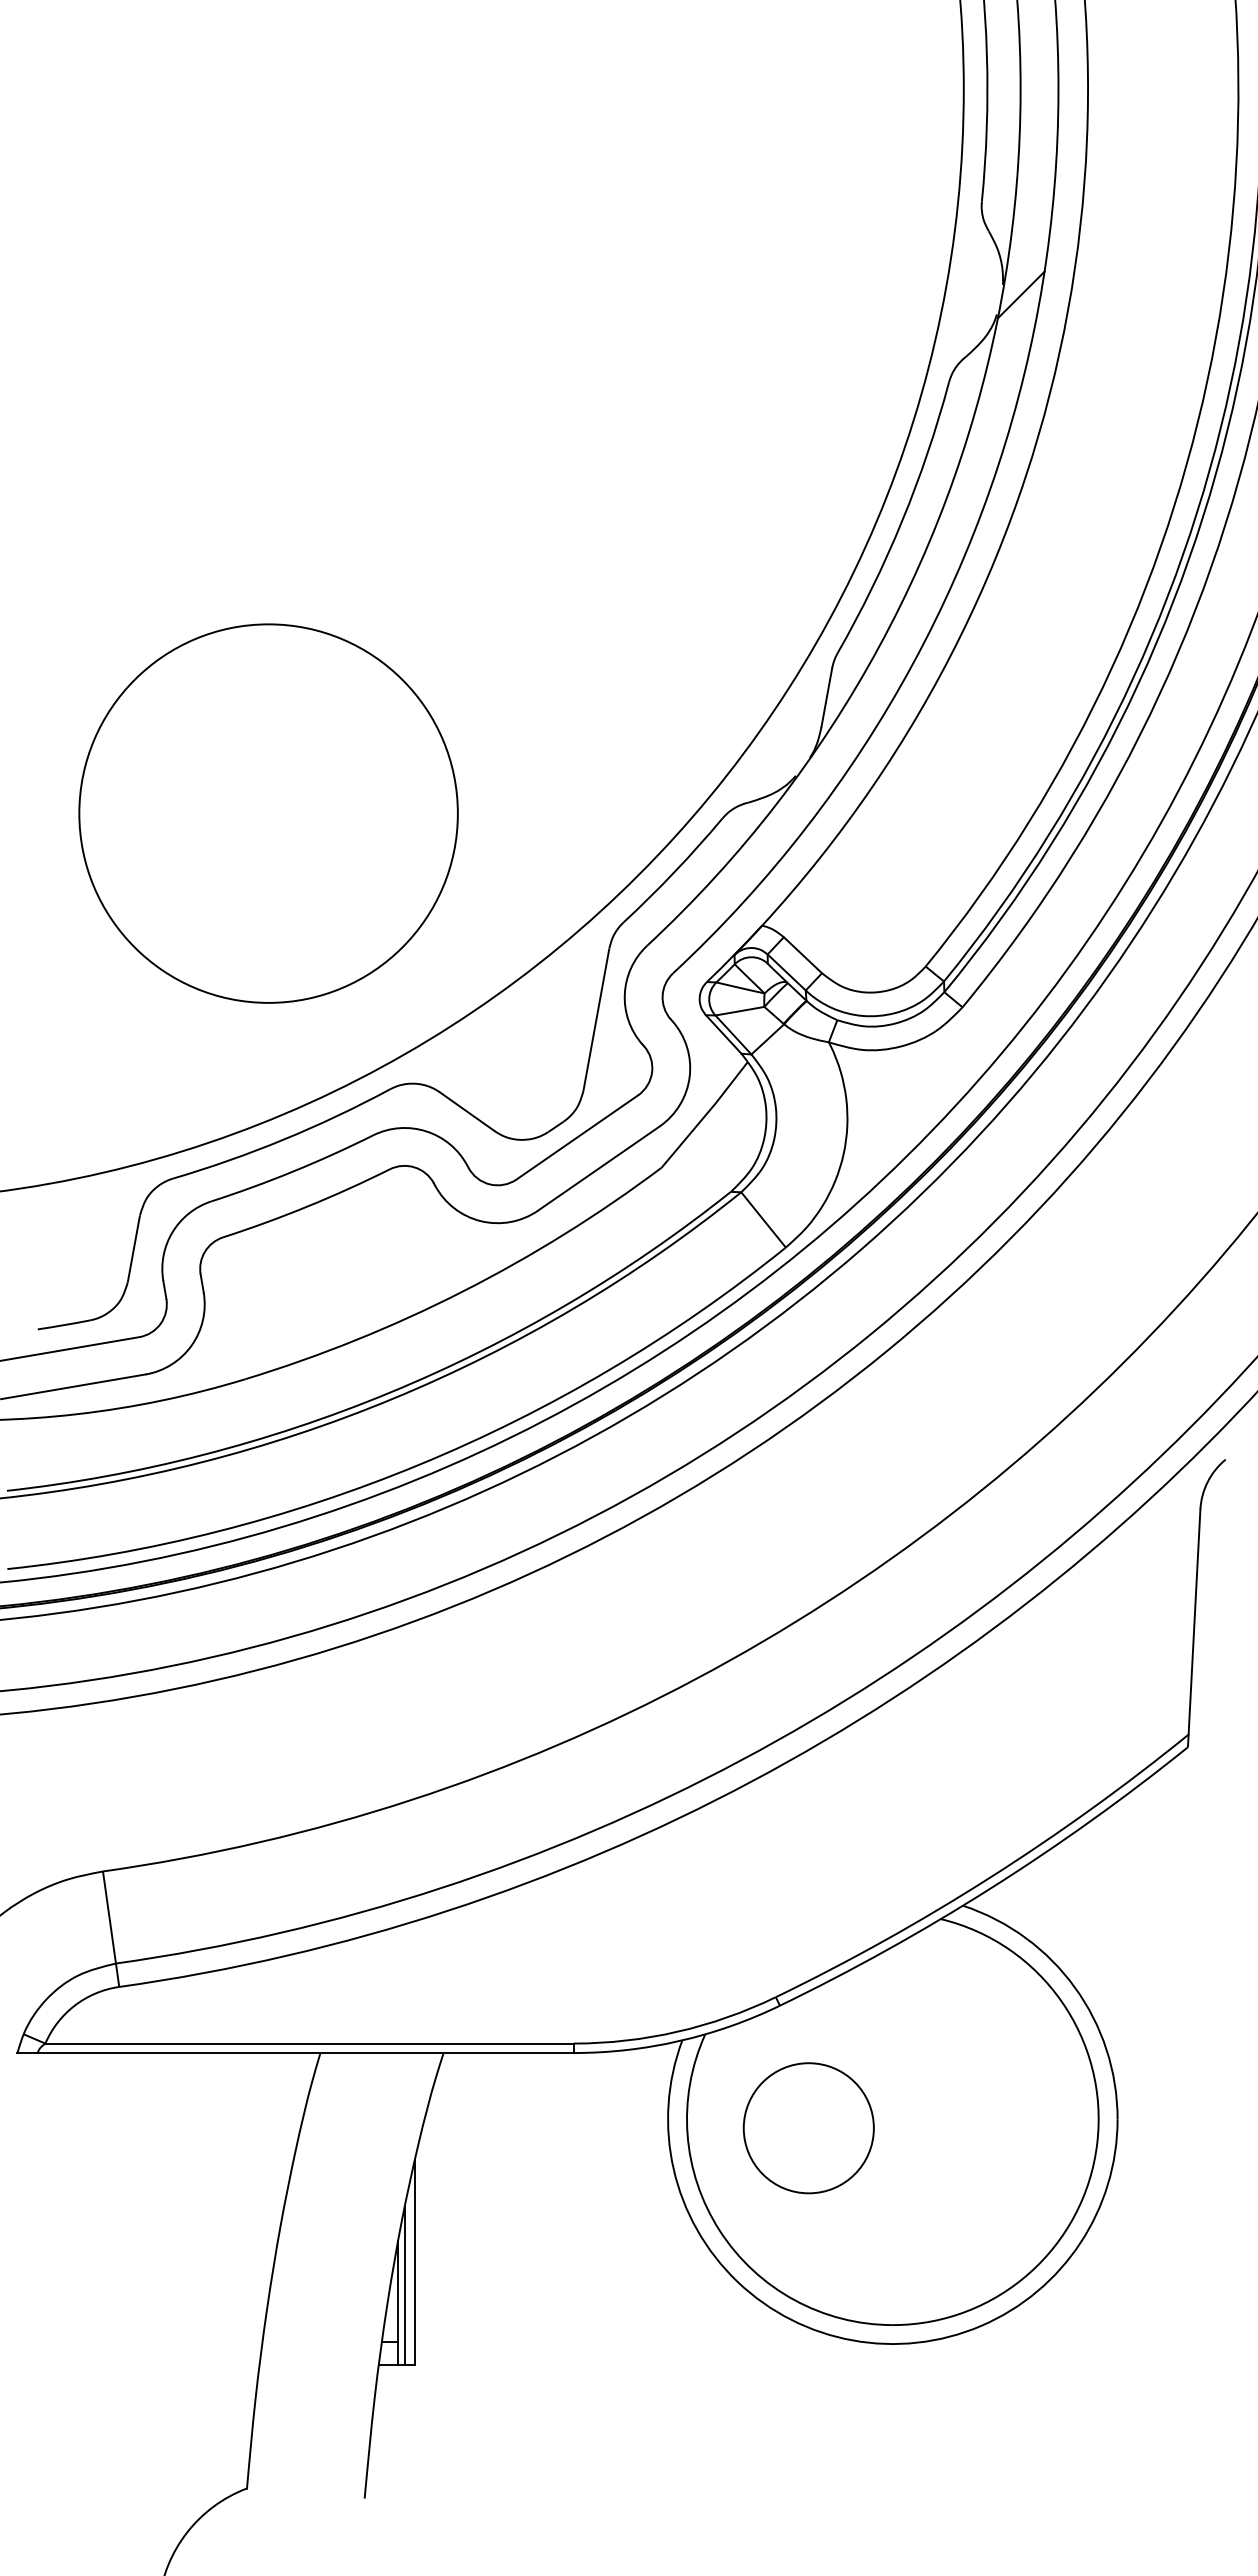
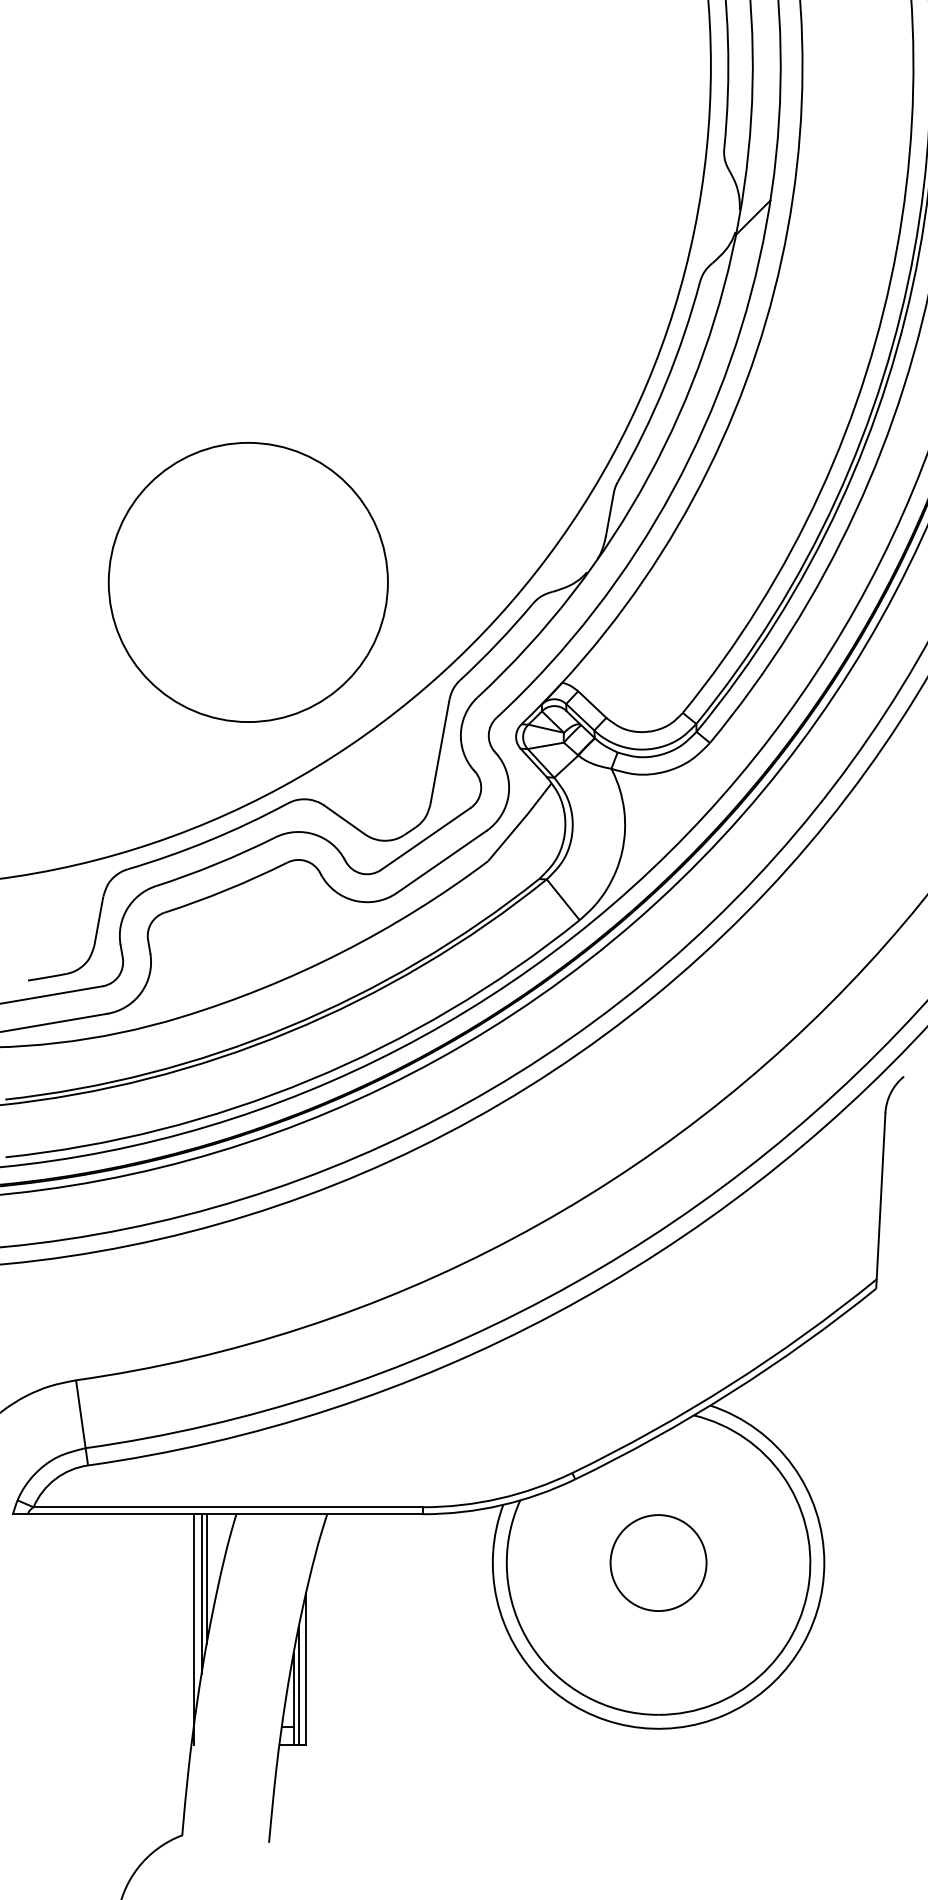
circle: (268, 813) -> (248, 582), moved
circle: (808, 2128) -> (658, 1563), moved
line: (280, 2141) -> (206, 1579), added
line: (273, 2161) -> (201, 1594), added
line: (263, 2209) -> (194, 1629), added

